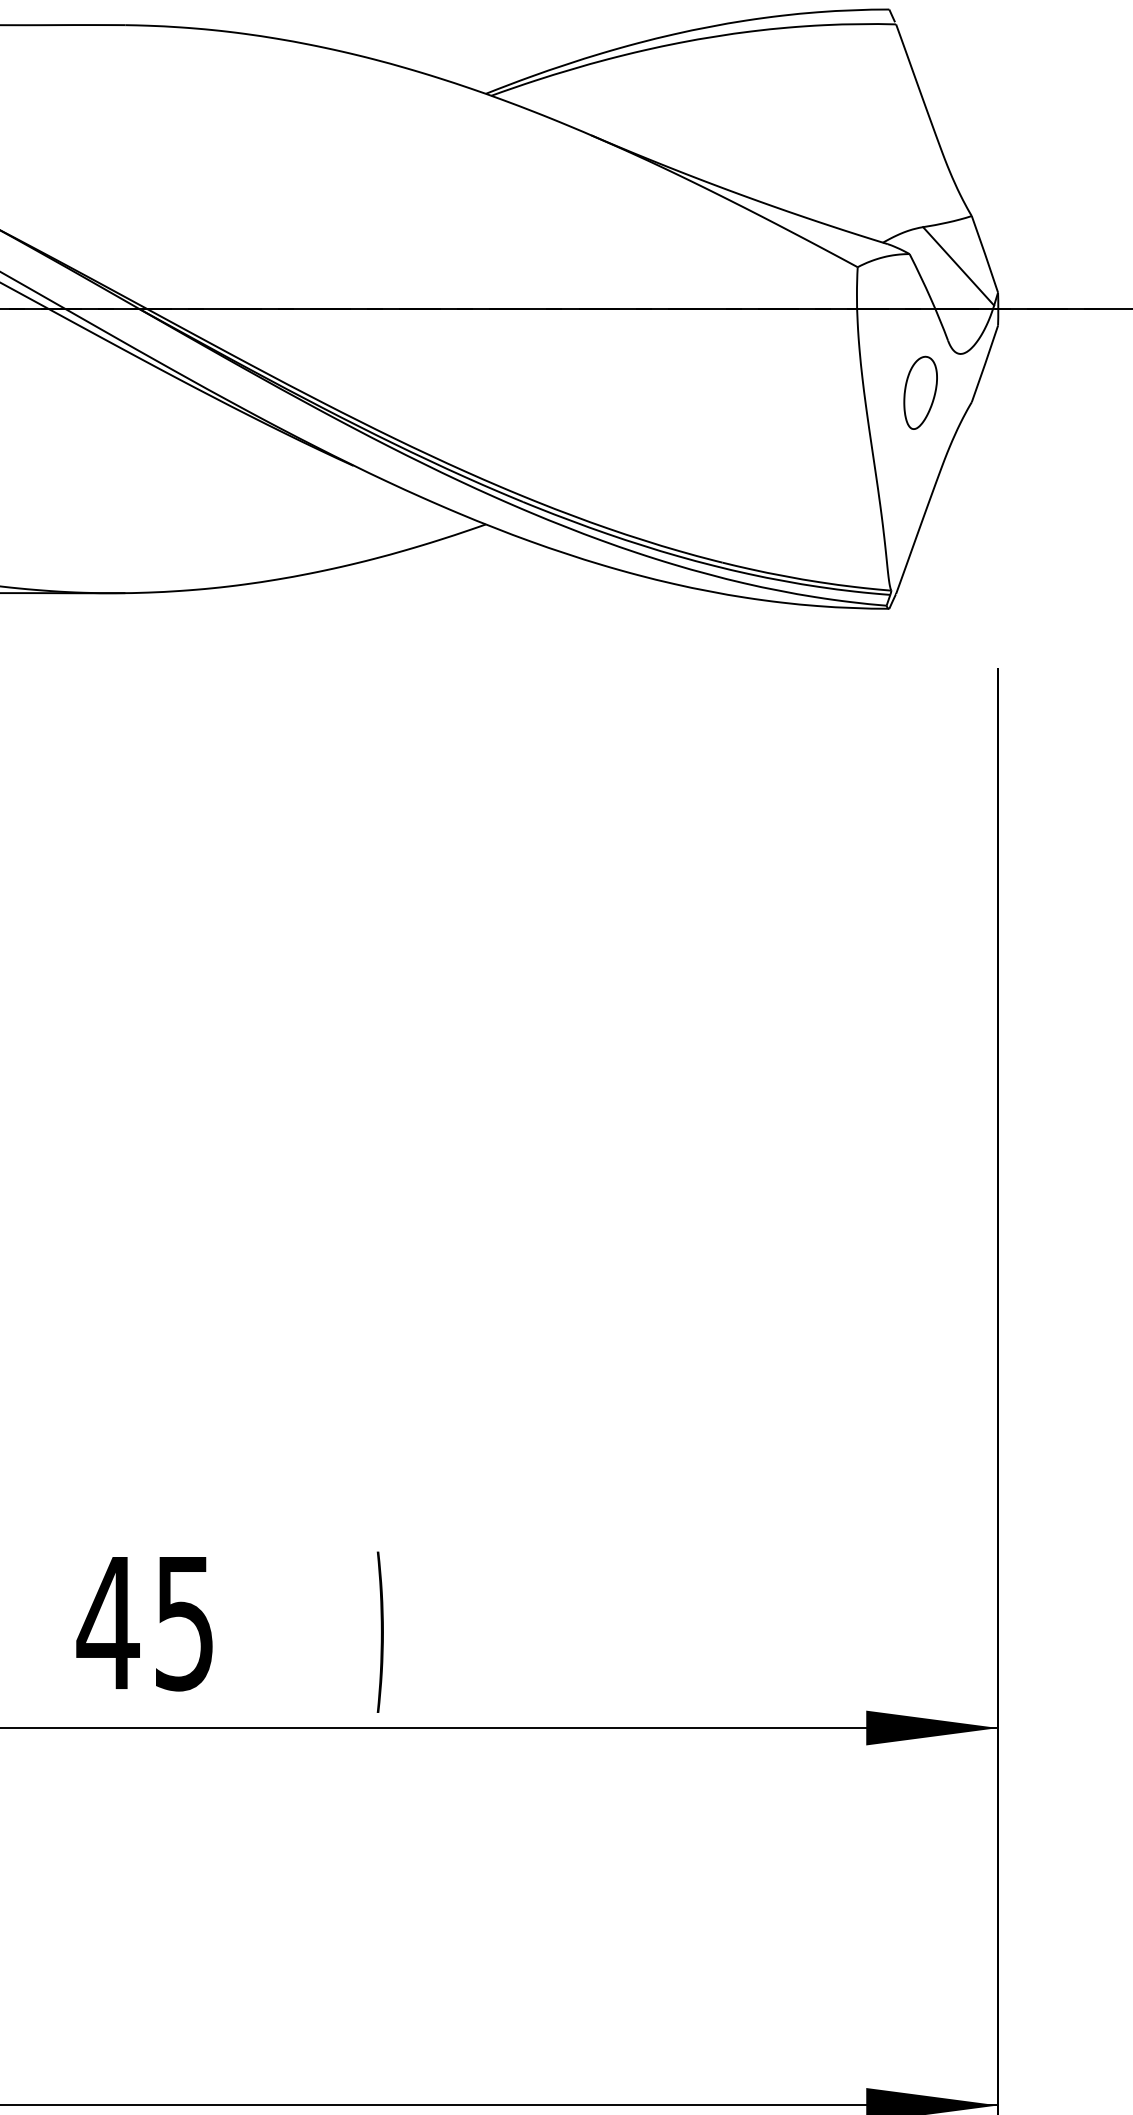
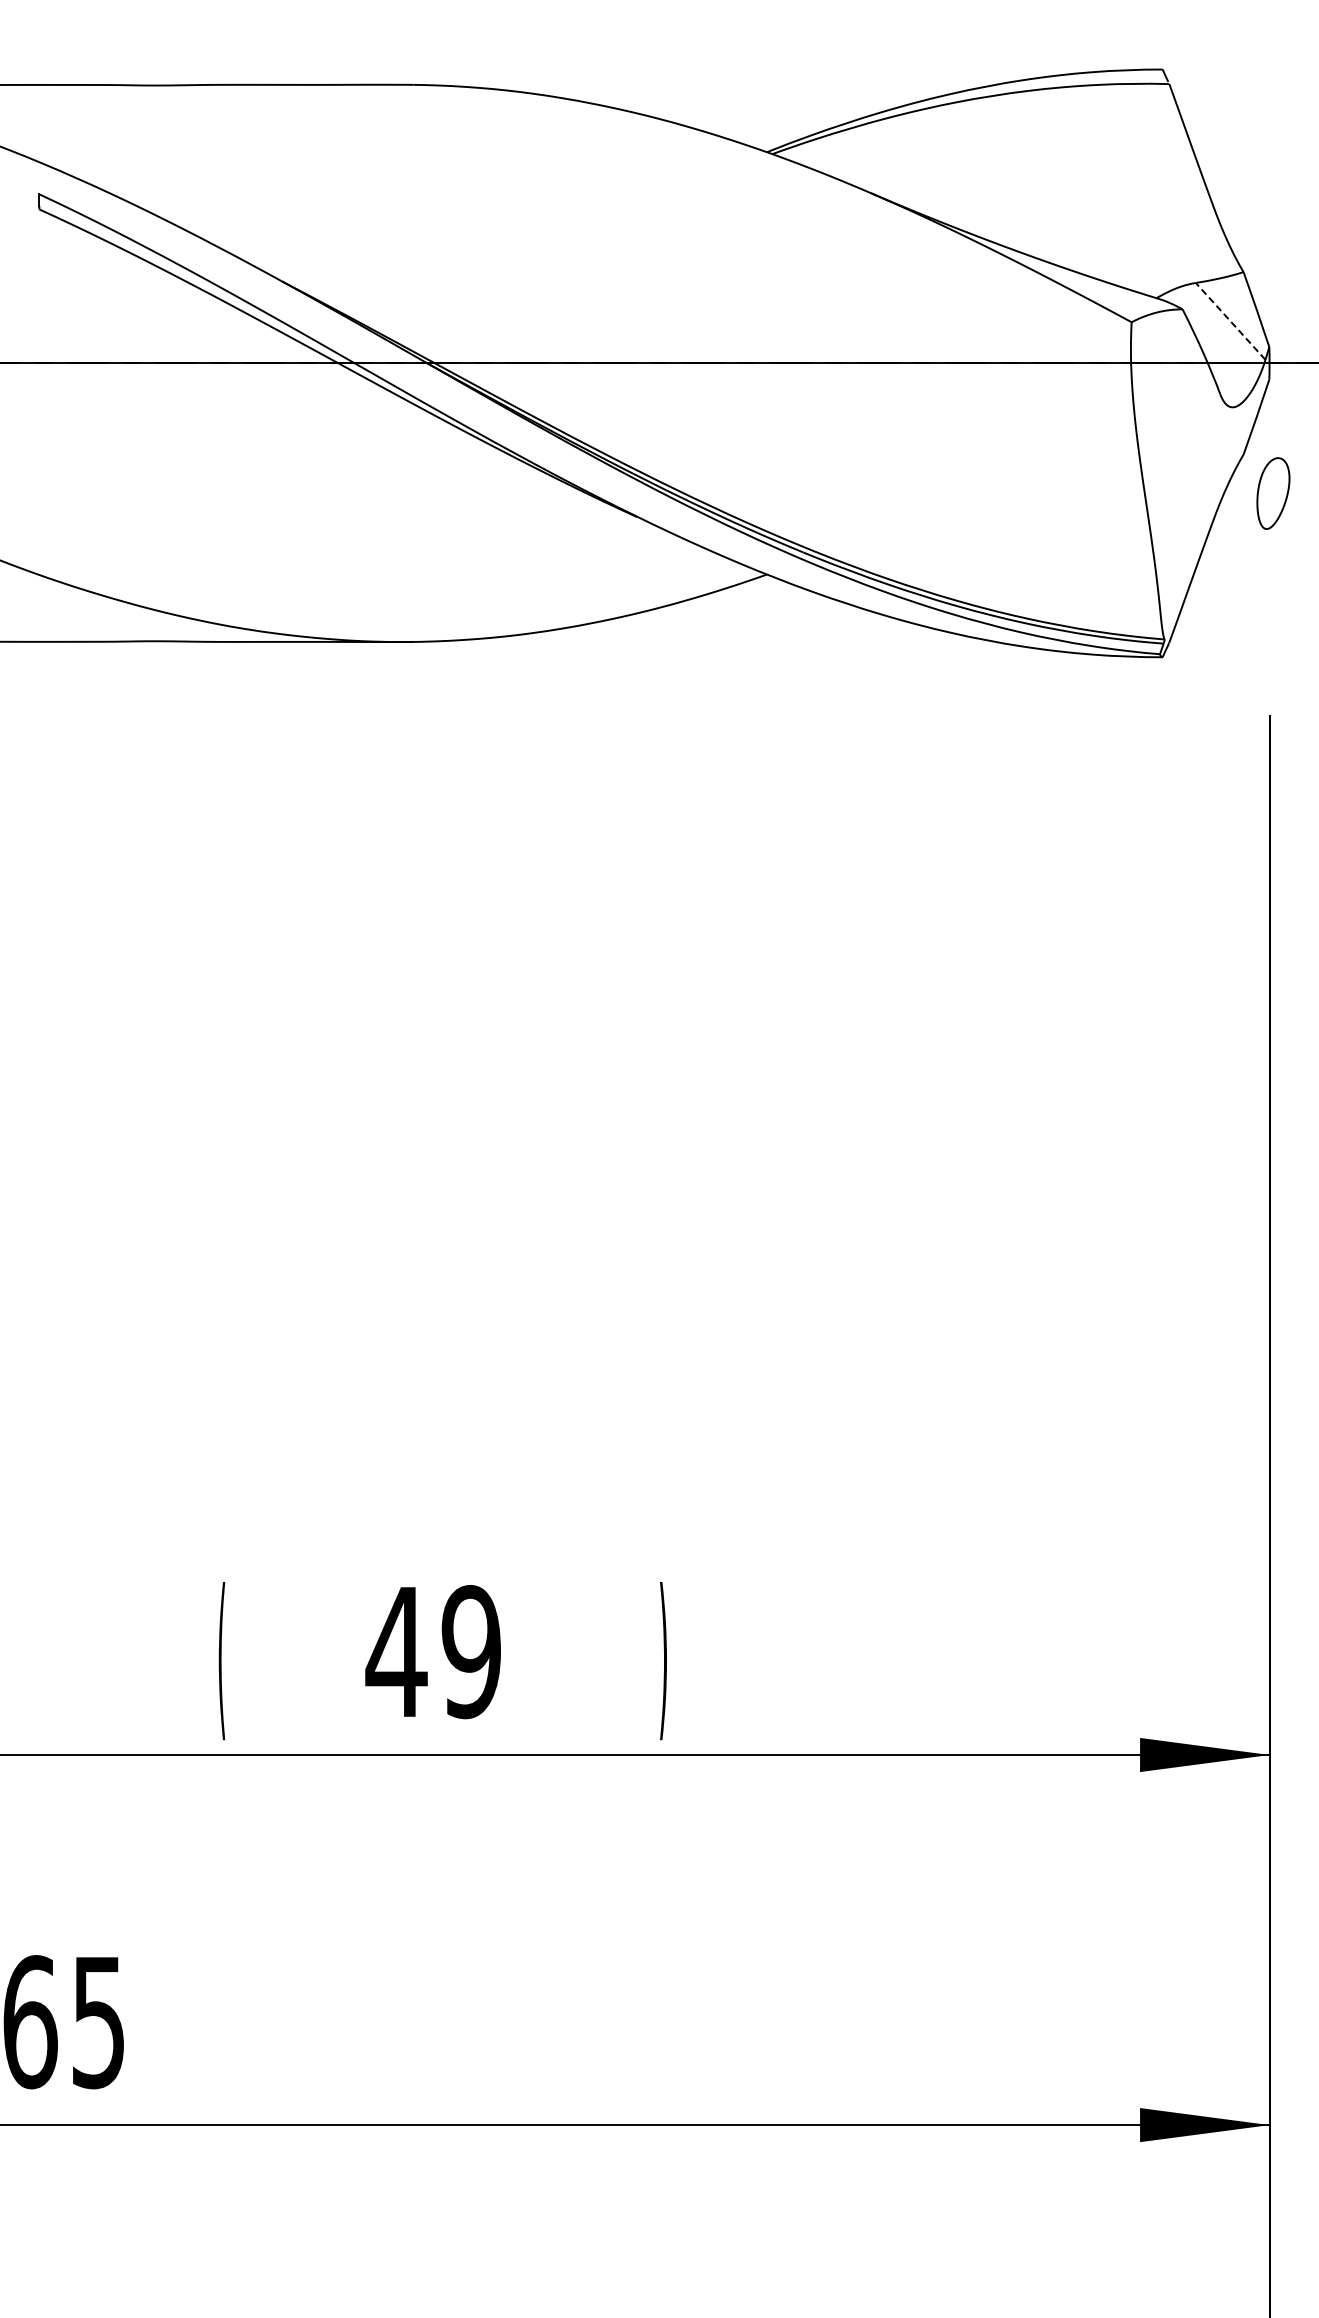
line: (958, 266) -> (1230, 321), solid -> dashed
part: (920, 392) -> (1273, 493), moved
text: (183, 1623) -> (470, 1652), 45 -> 49

